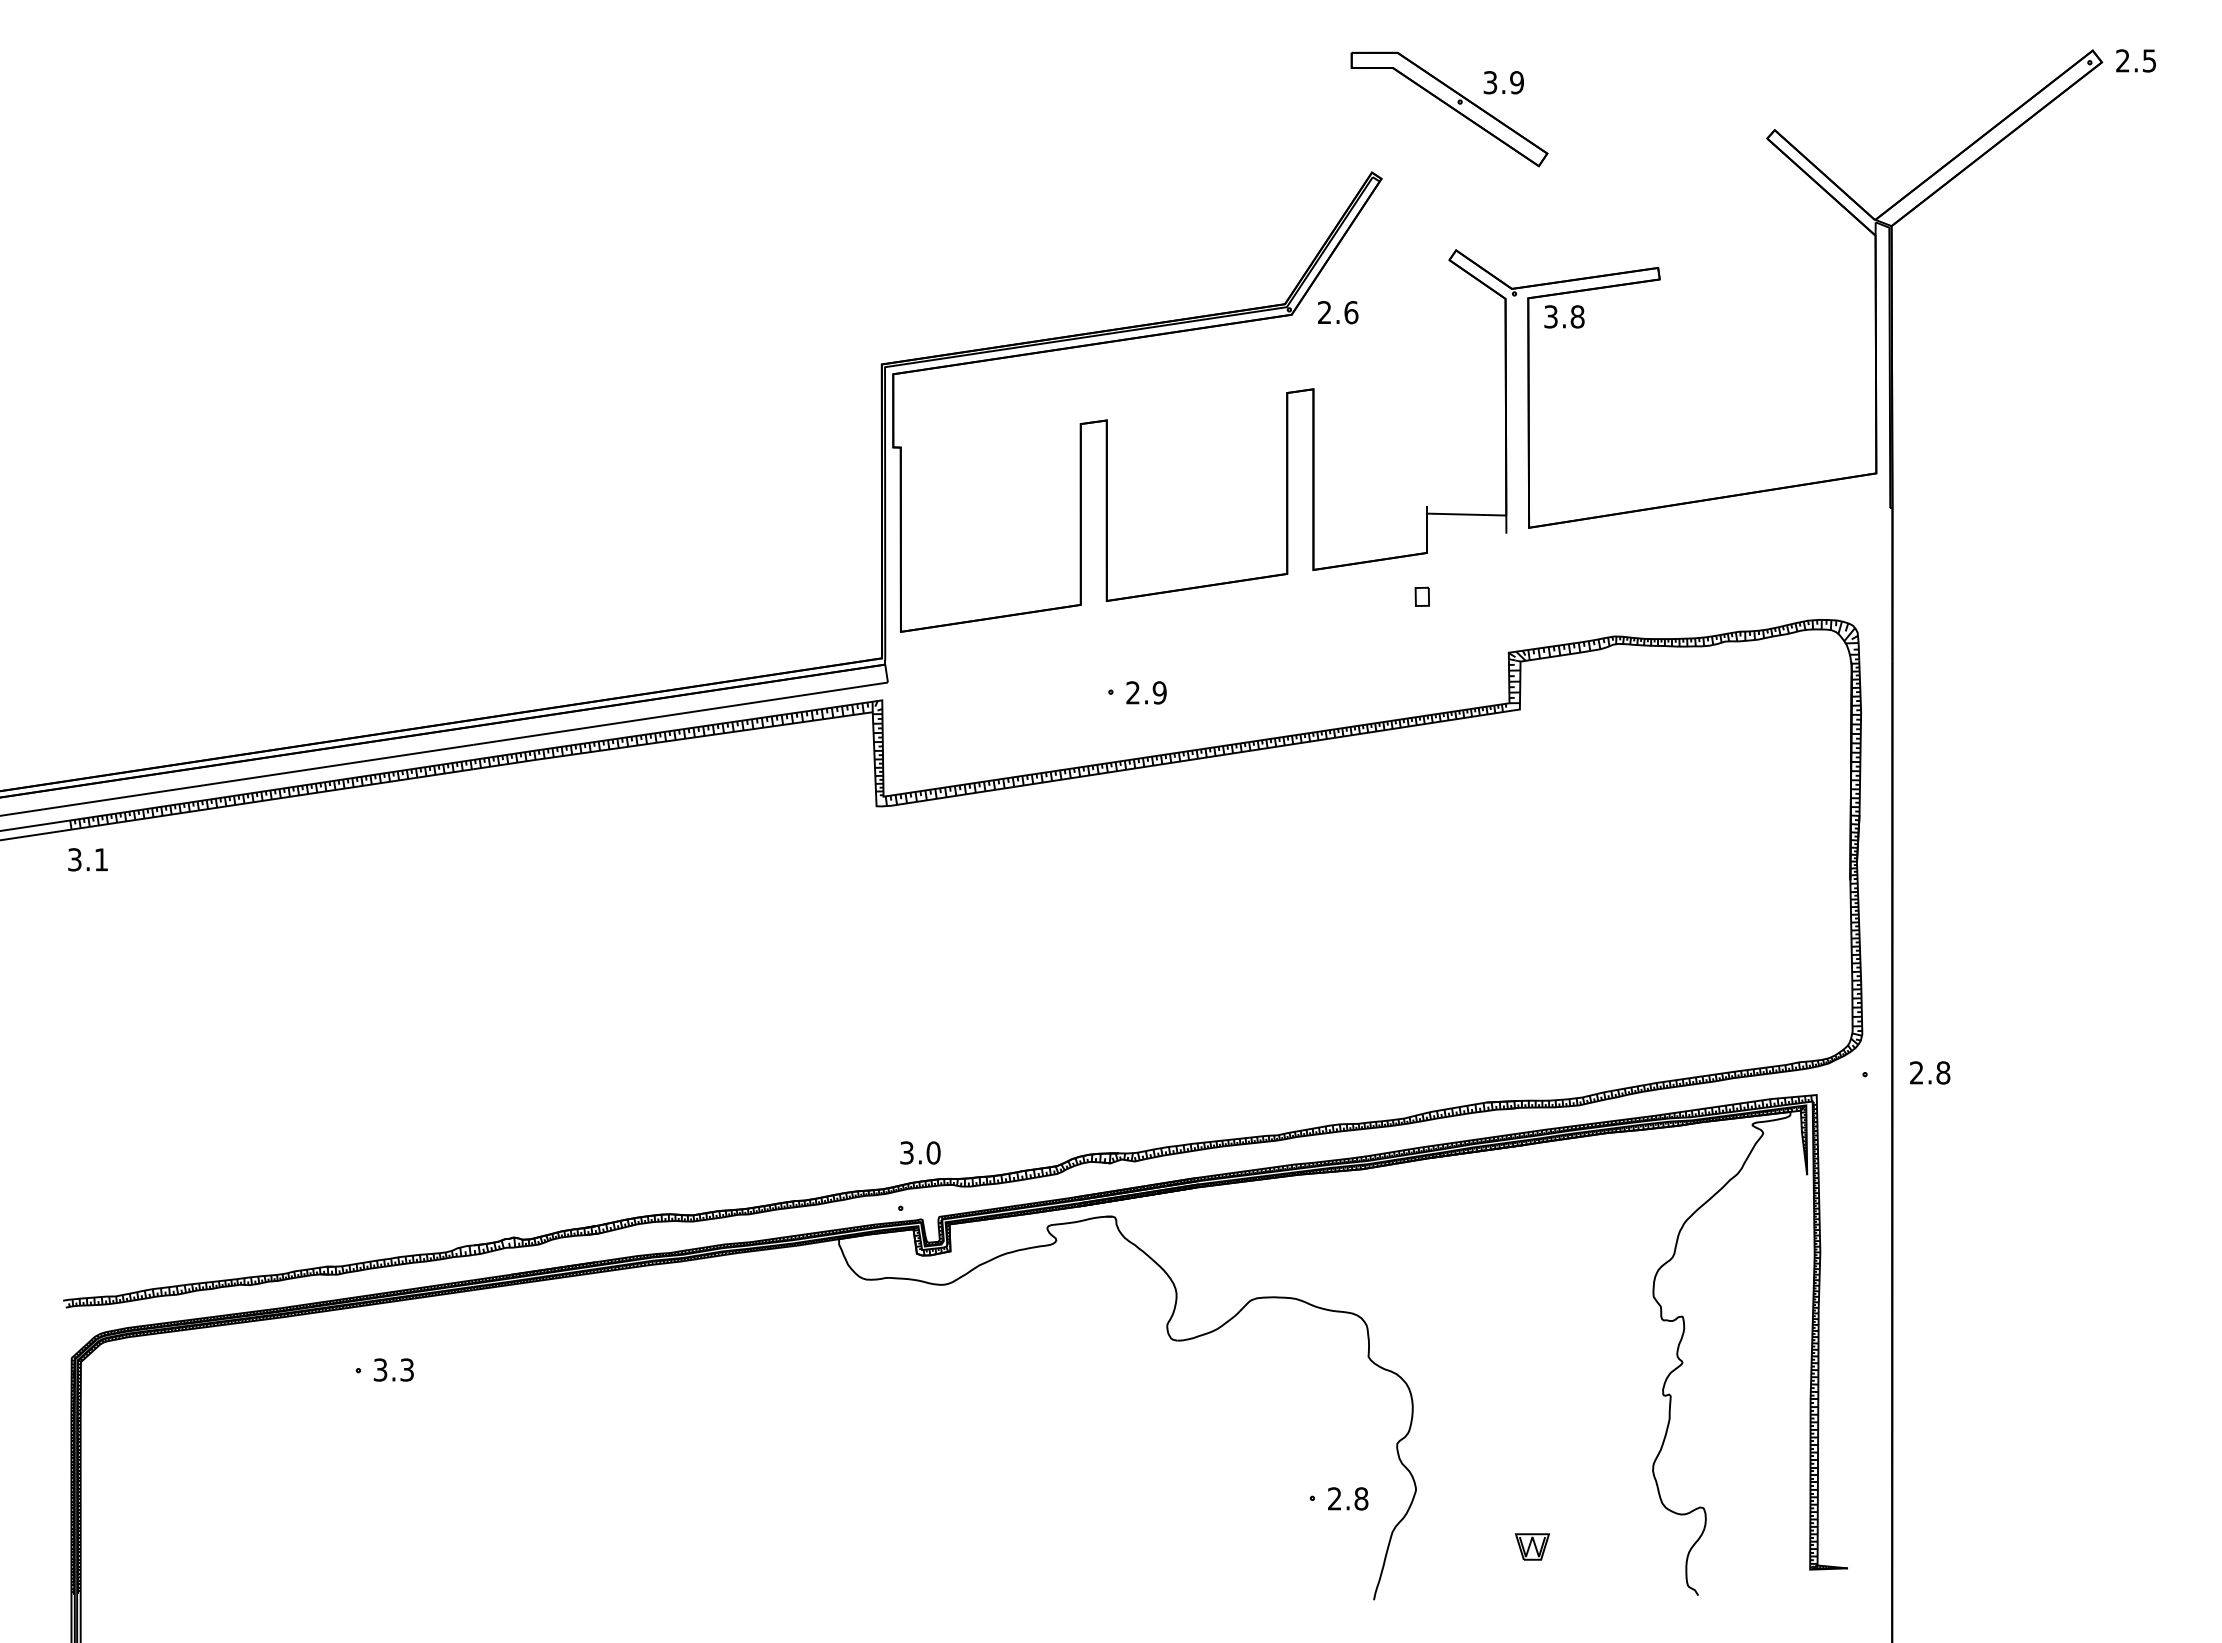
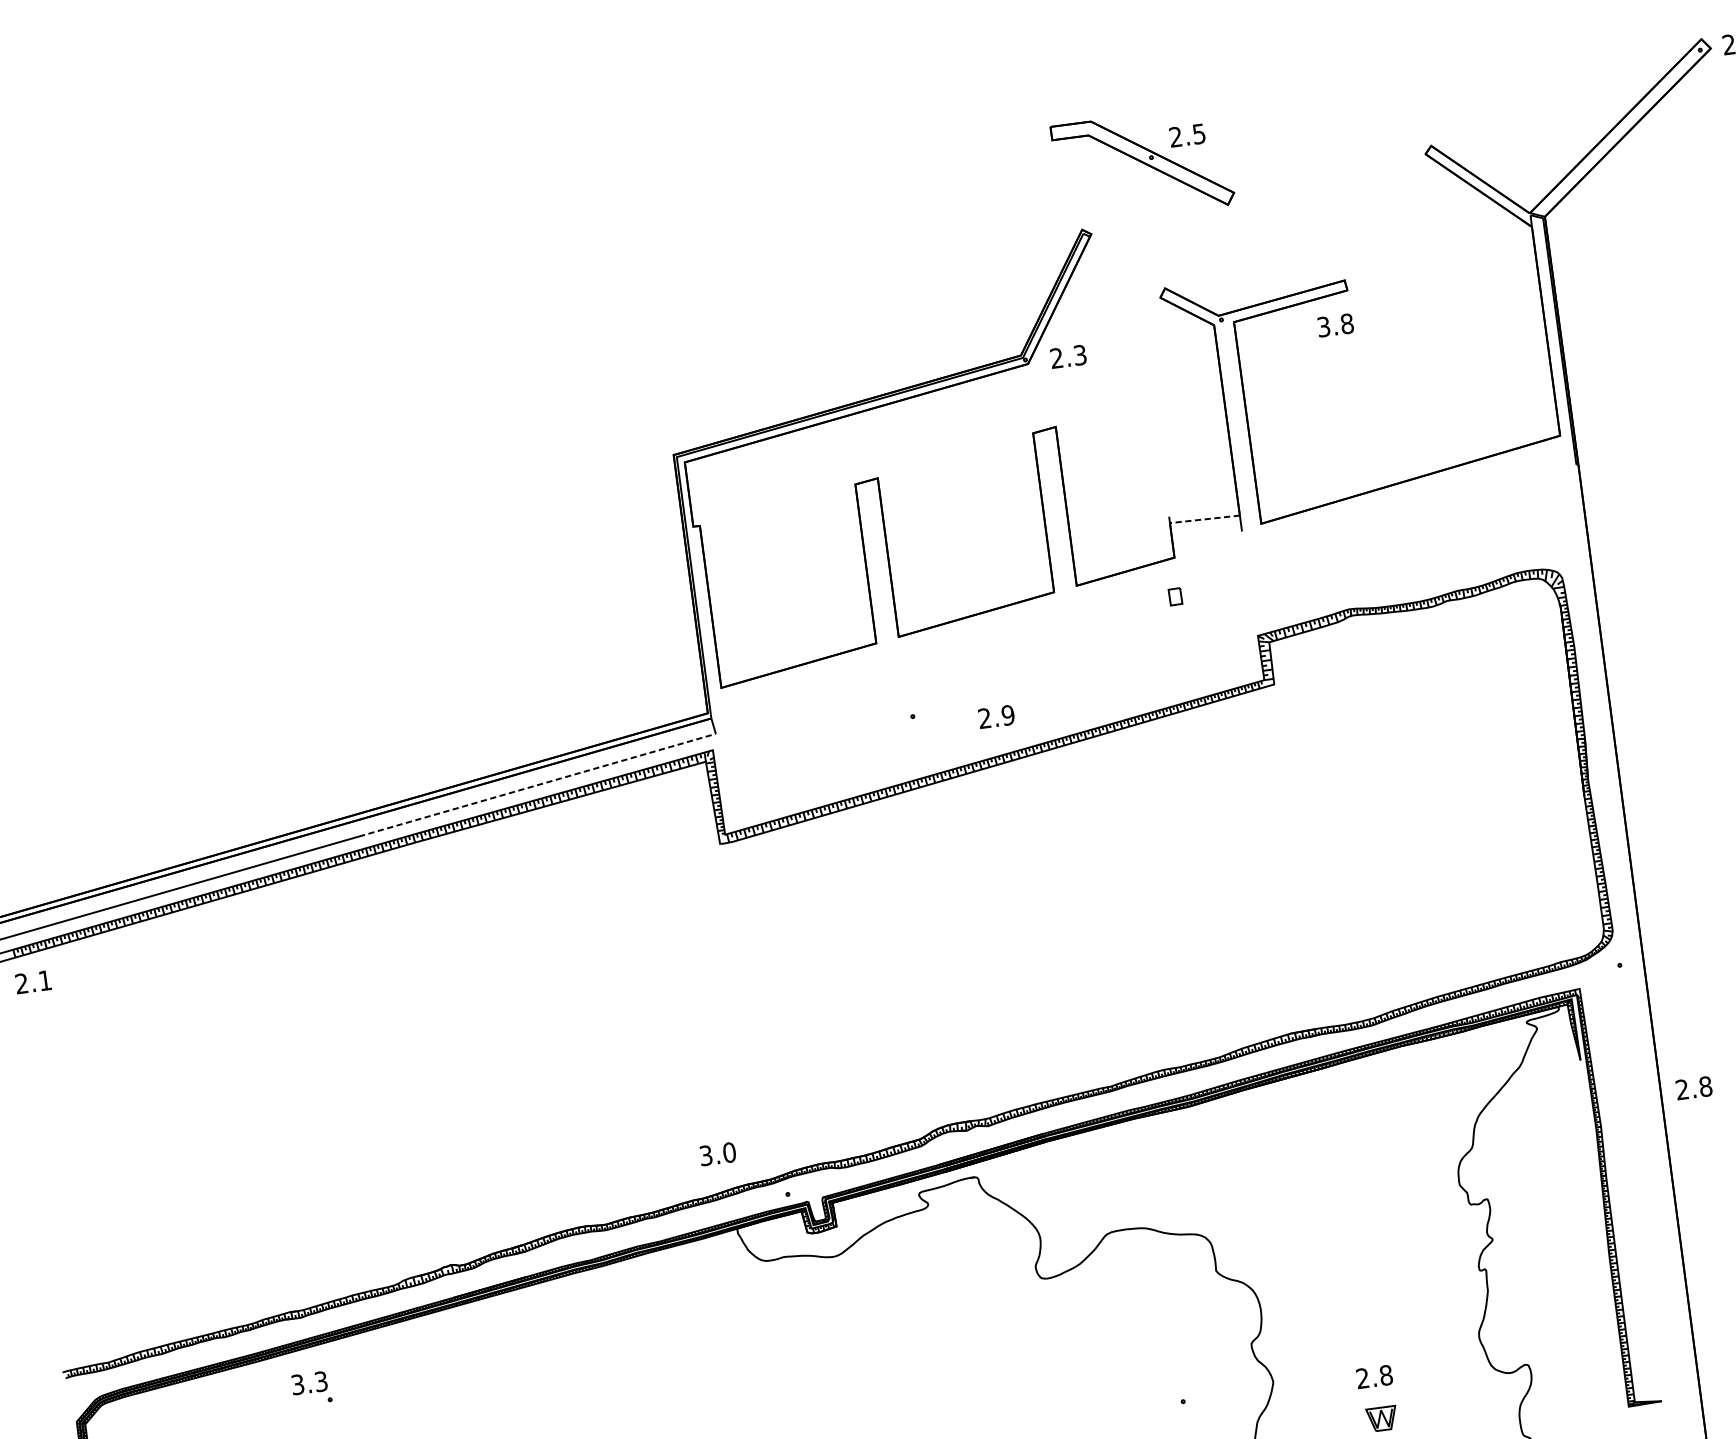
text: (1503, 82) -> (1187, 135), 3.9 -> 2.5
text: (1351, 312) -> (1080, 355), 2.6 -> 2.3
text: (1564, 316) -> (1335, 325), moved
line: (1466, 514) -> (1204, 519), solid -> dashed
text: (1146, 692) -> (996, 716), moved
line: (680, 713) -> (537, 785), solid -> dashed
text: (74, 859) -> (21, 983), 3.1 -> 2.1
text: (1930, 1072) -> (1694, 1087), moved
text: (920, 1152) -> (717, 1153), moved
text: (393, 1369) -> (309, 1382), moved
text: (1348, 1498) -> (1374, 1376), moved

